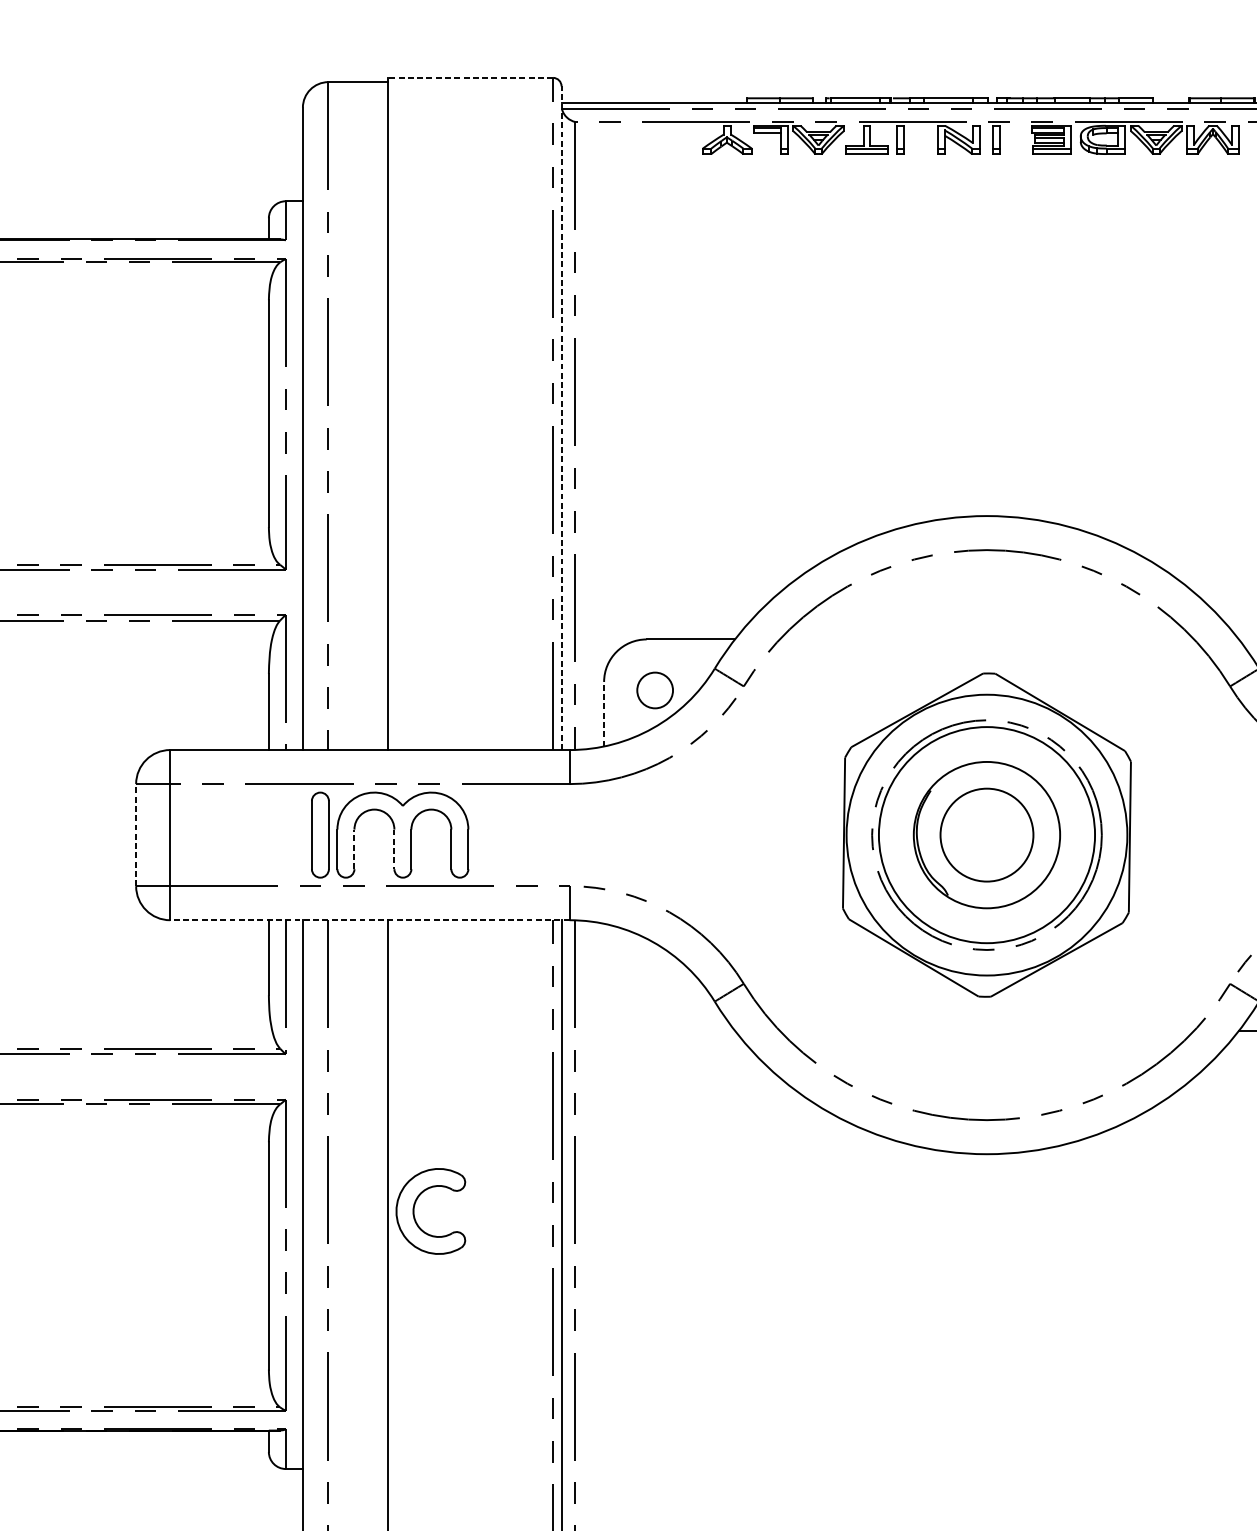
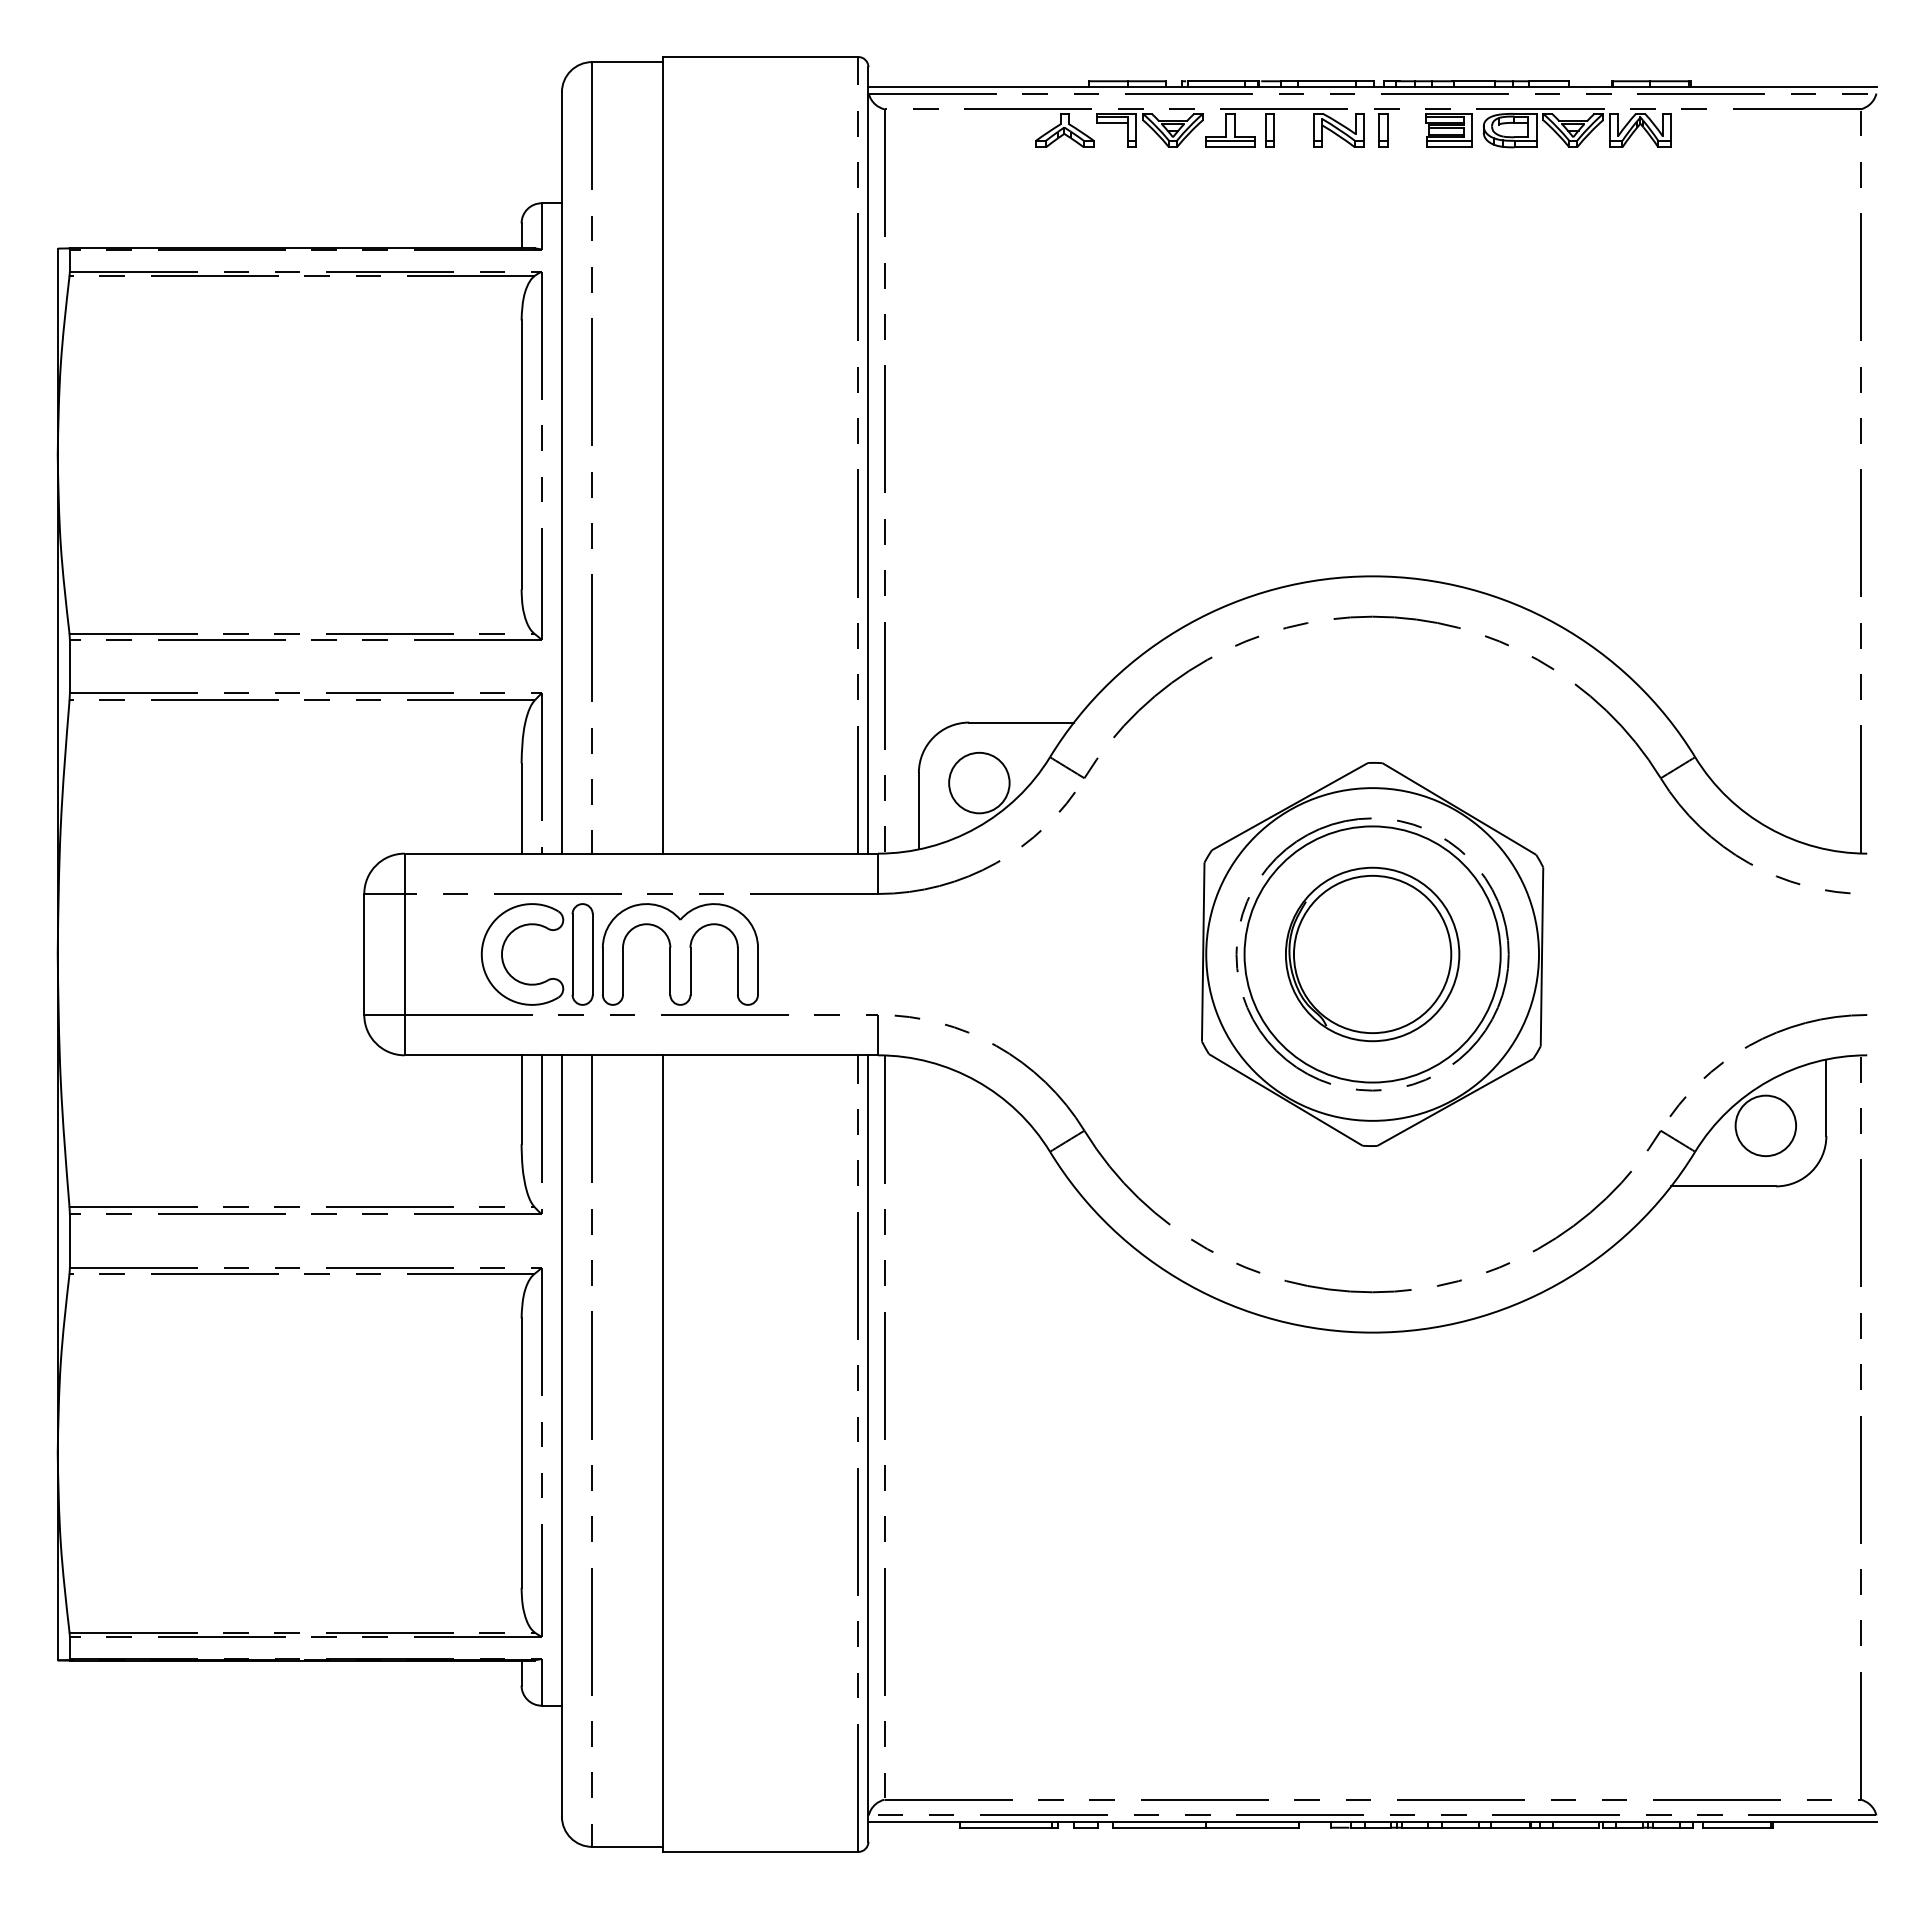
line: (470, 78) -> (760, 57), dashed -> solid
line: (561, 417) -> (868, 459), dashed -> solid
circle: (655, 690) -> (979, 782), size x1.43
line: (603, 713) -> (918, 810), dashed -> solid
line: (136, 835) -> (364, 954), dashed -> solid
circle: (986, 835) -> (1372, 954), size x1.43
line: (354, 848) -> (623, 970), dashed -> solid
line: (394, 849) -> (670, 971), dashed -> solid
line: (370, 920) -> (641, 1055), dashed -> solid
part: (414, 1208) -> (503, 950), moved

